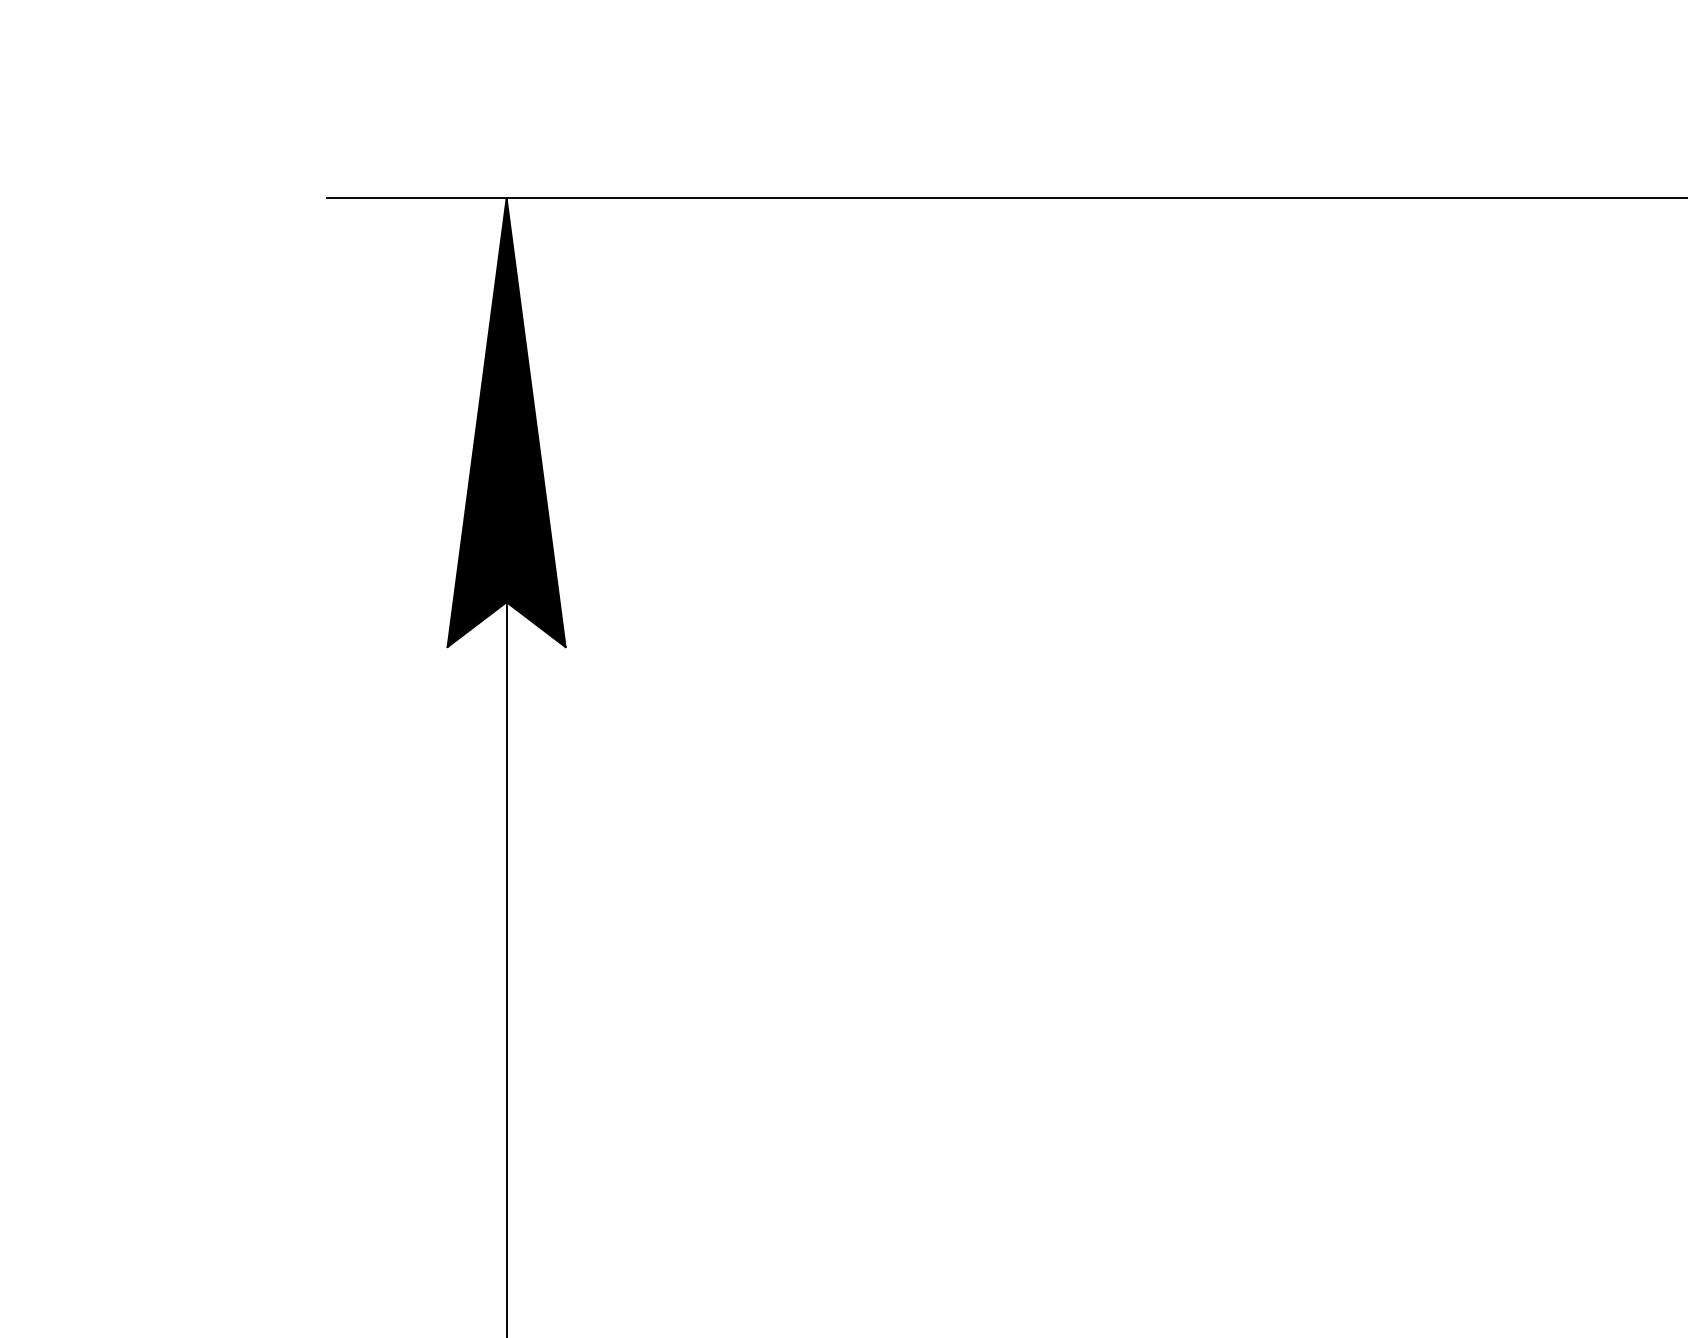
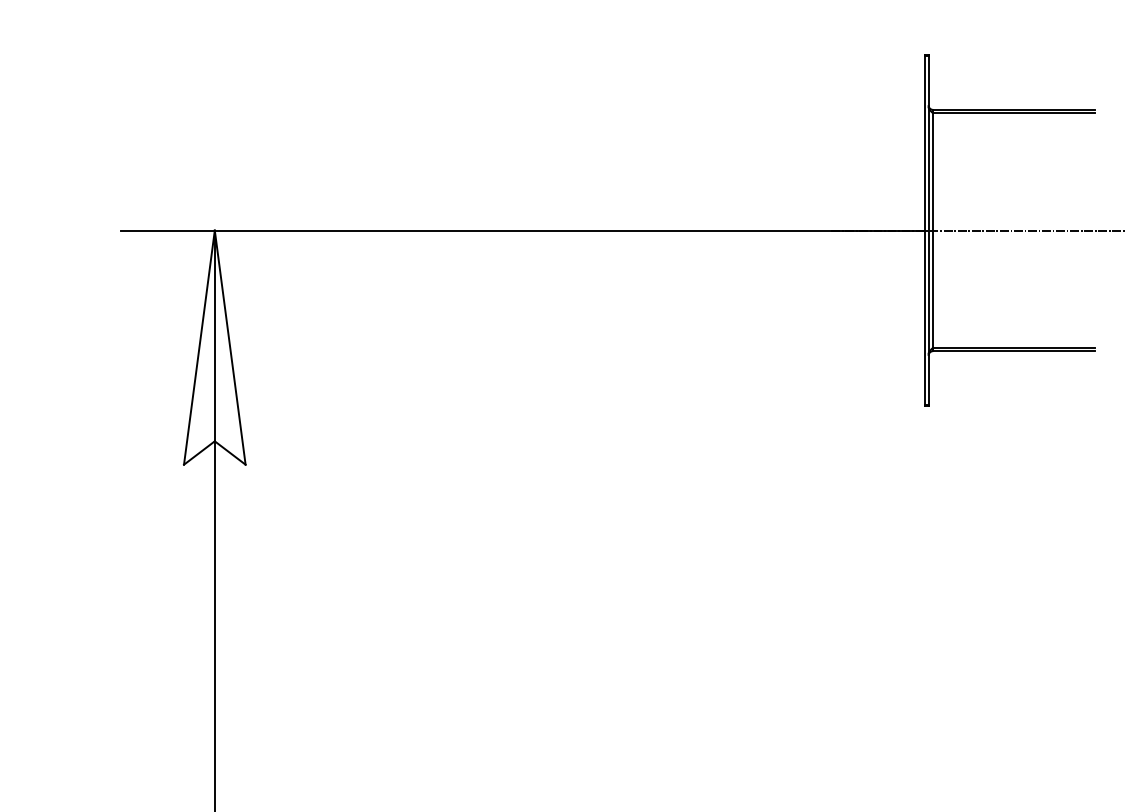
fill: (505, 422) -> (214, 347), removed

